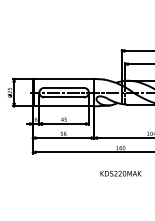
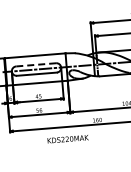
line: (63, 88) -> (35, 65), solid -> dashed
text: (120, 173) -> (67, 139), moved

